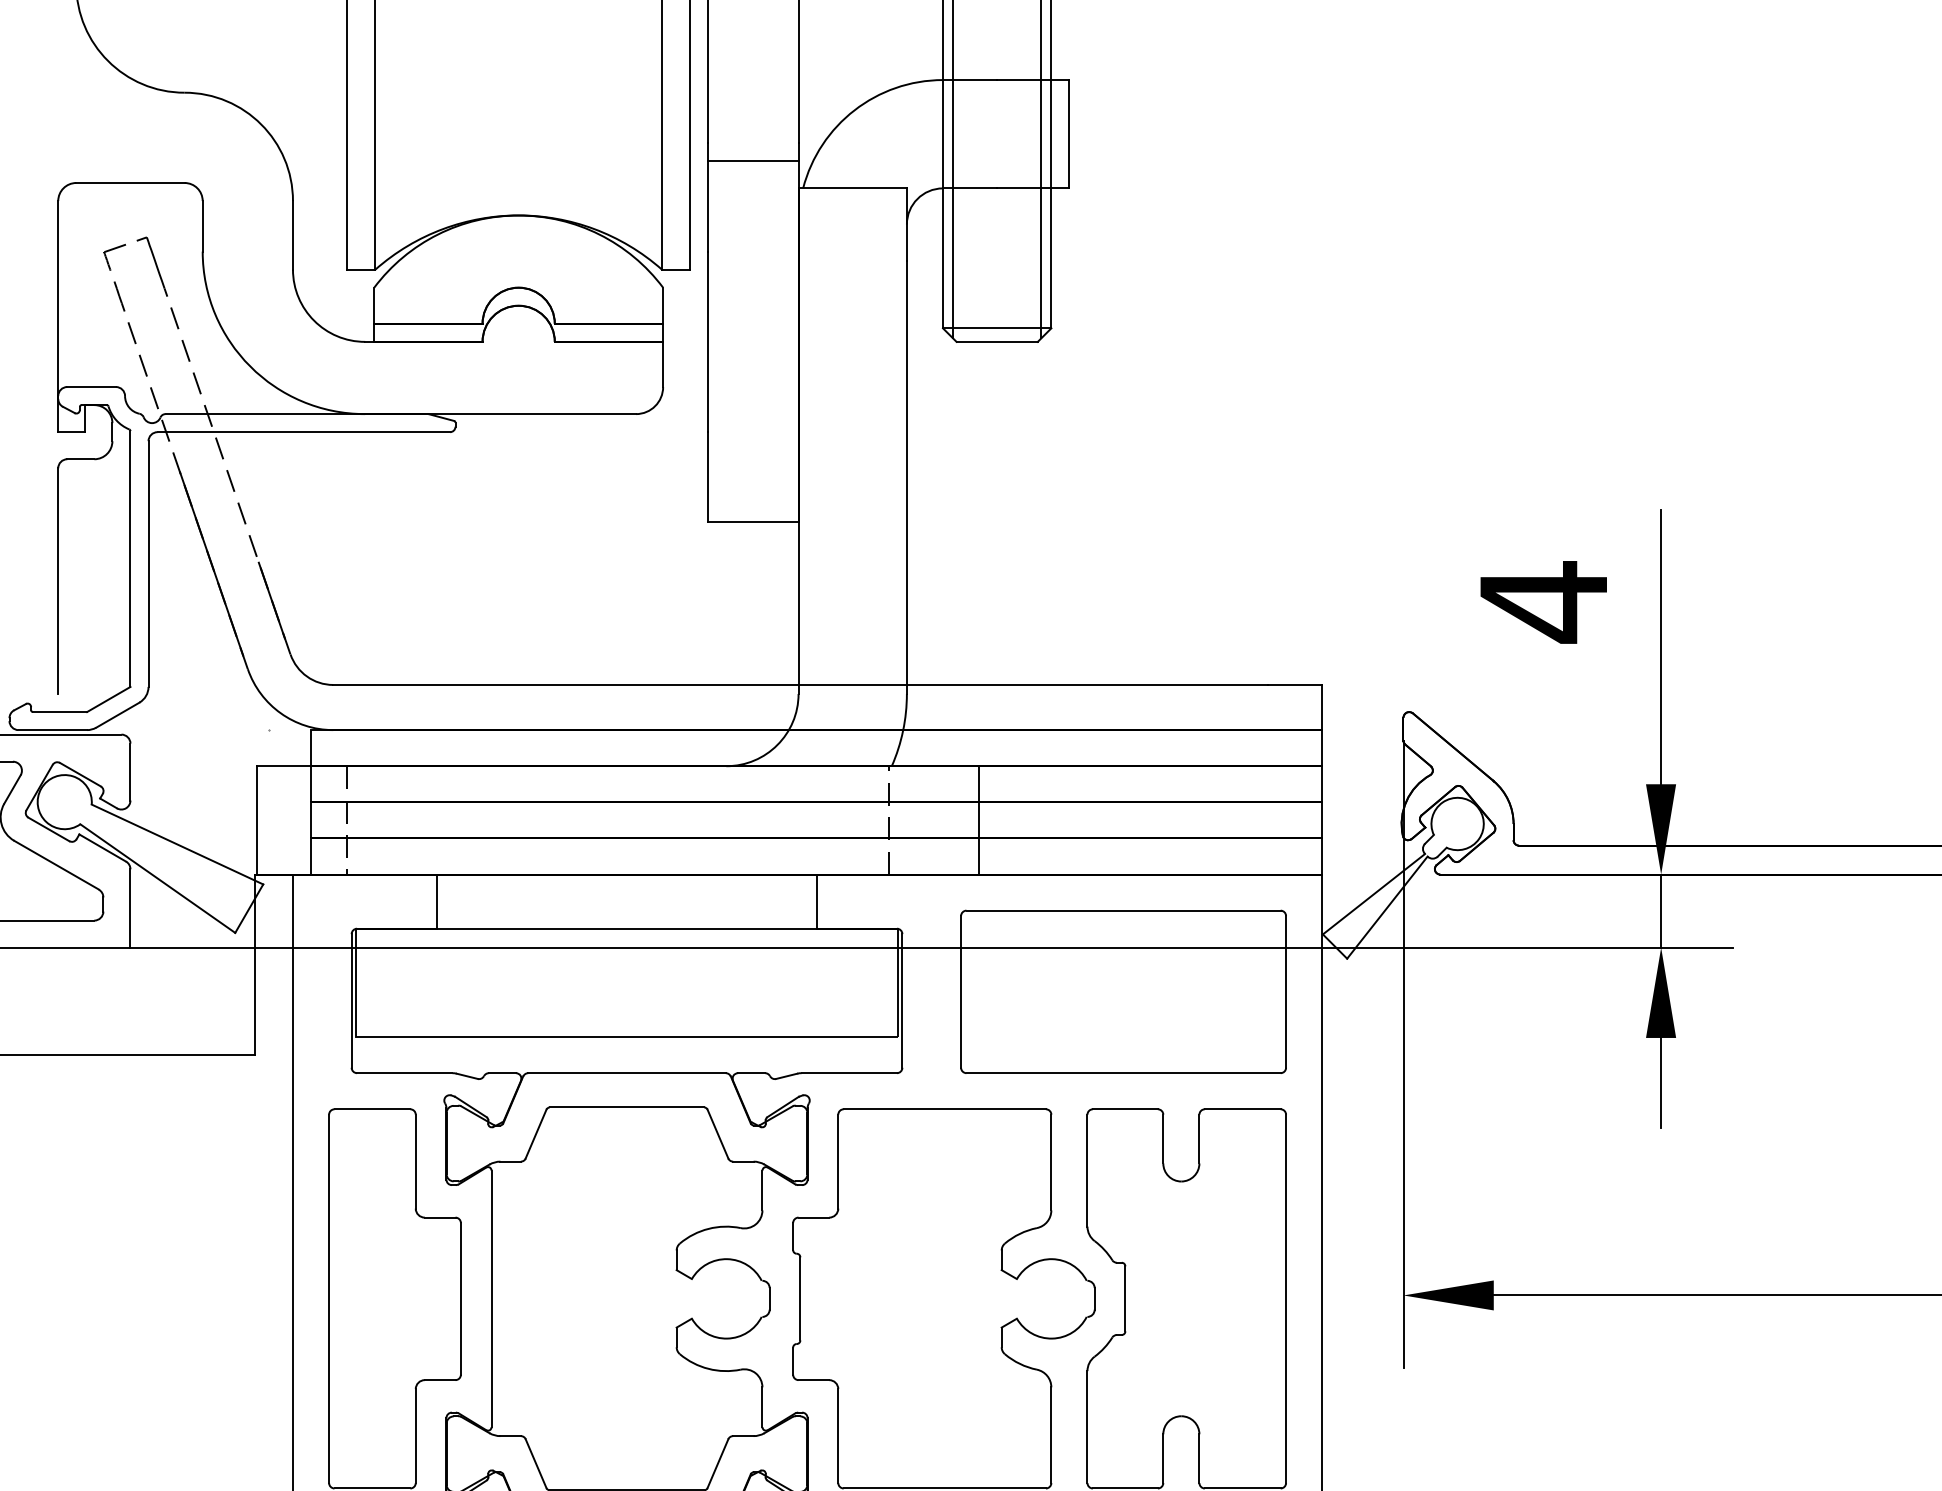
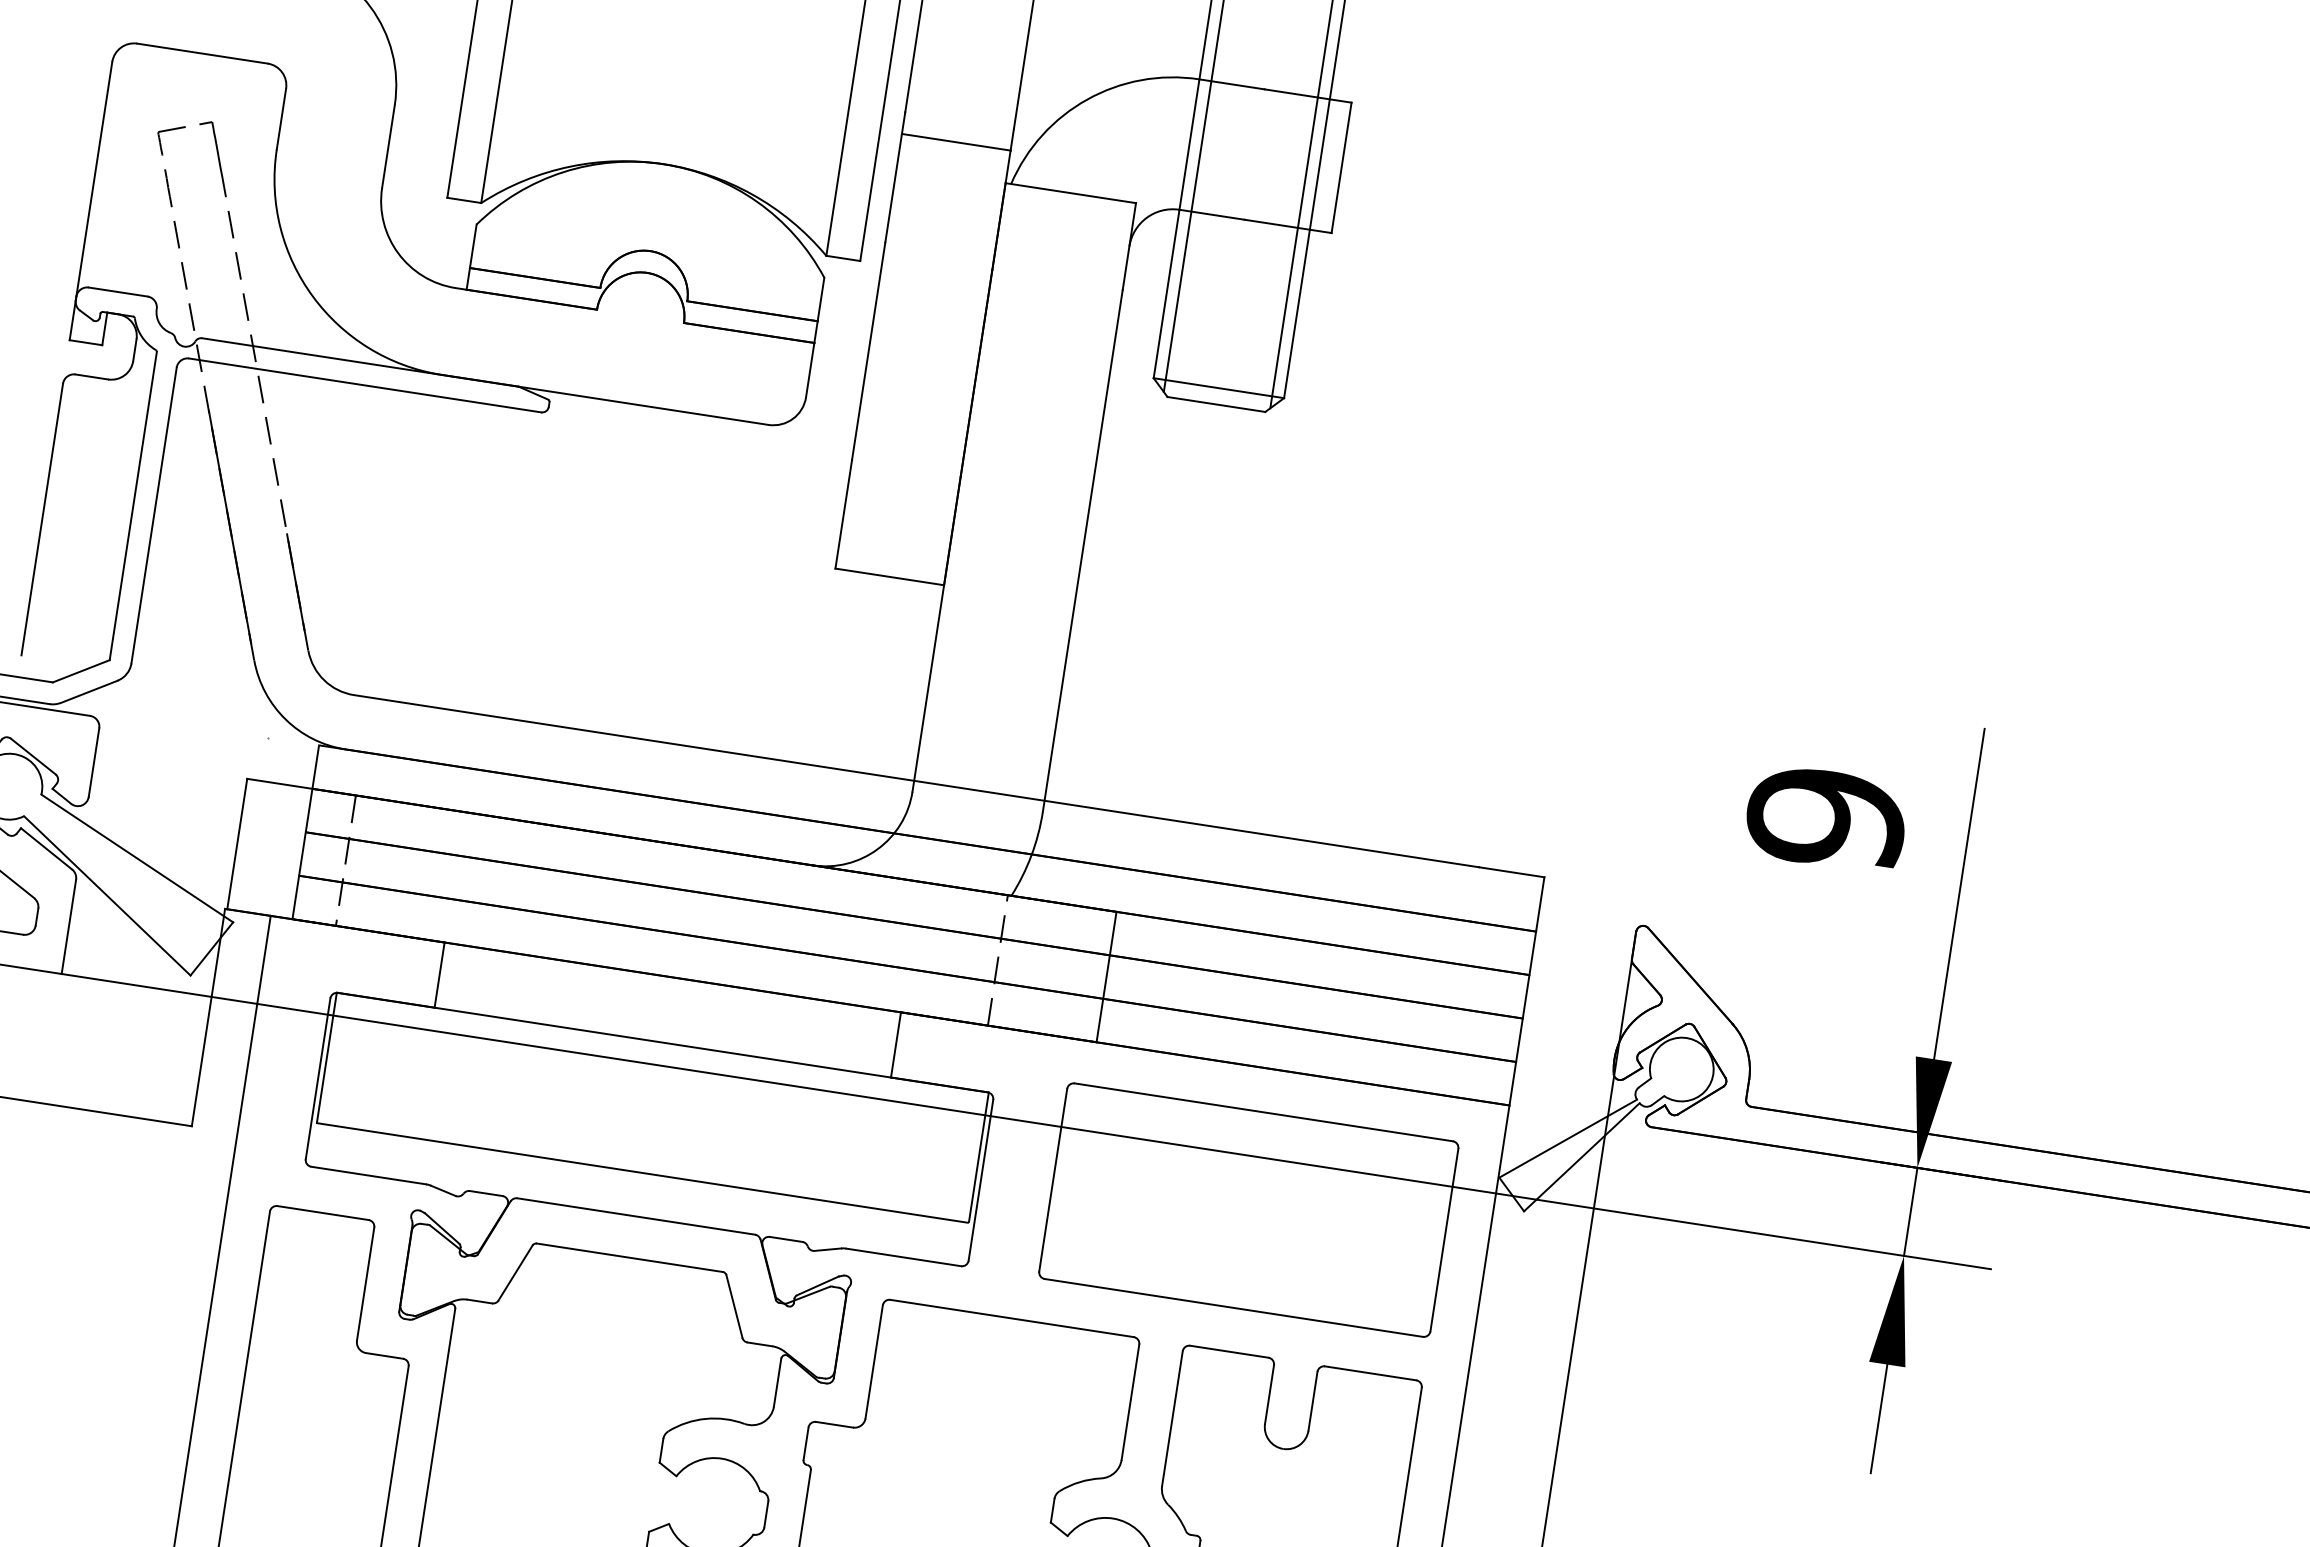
text: (1543, 602) -> (1825, 818), 4 -> 9

